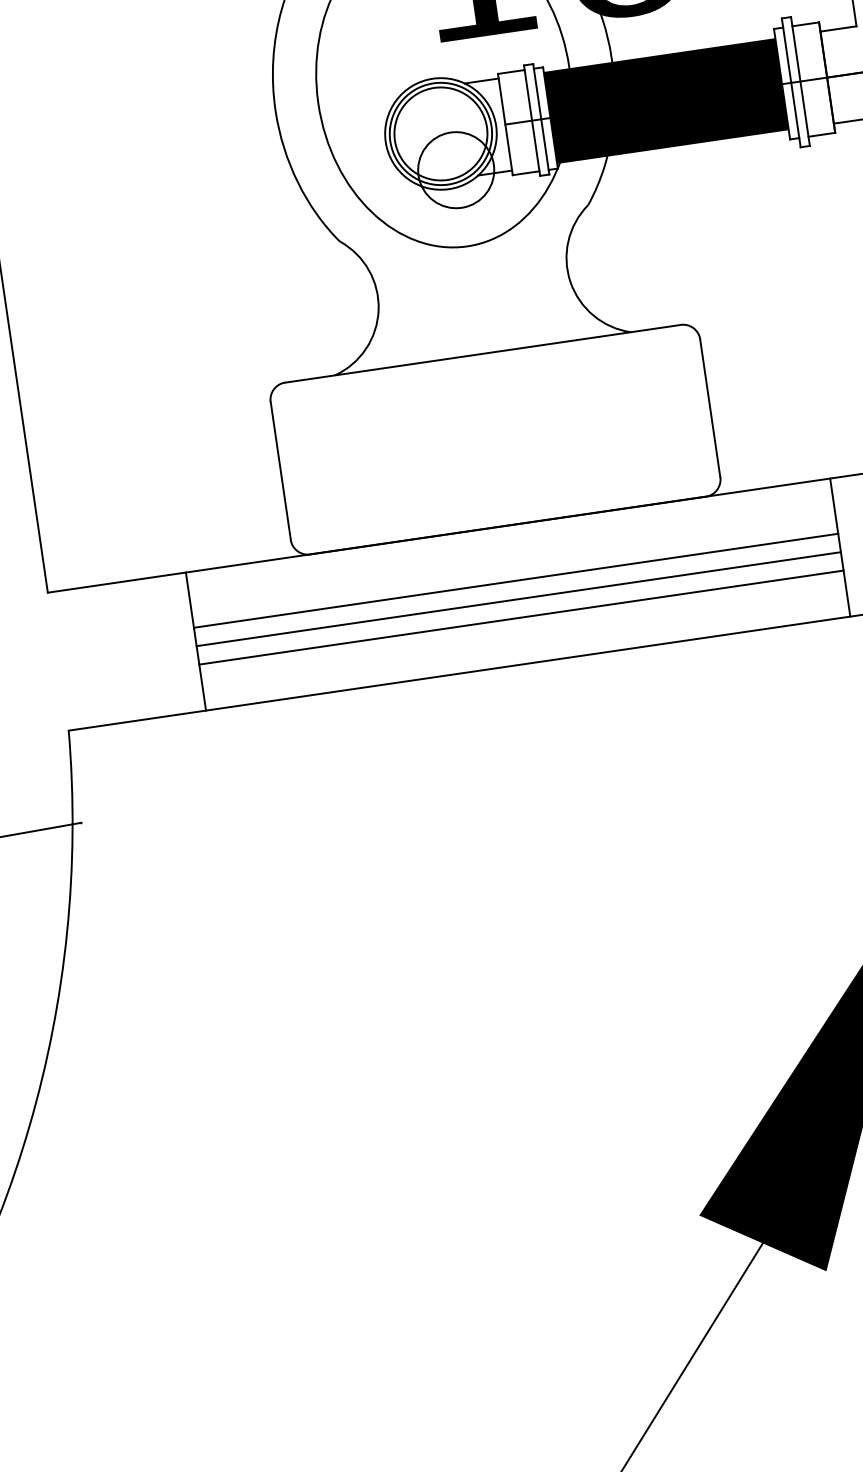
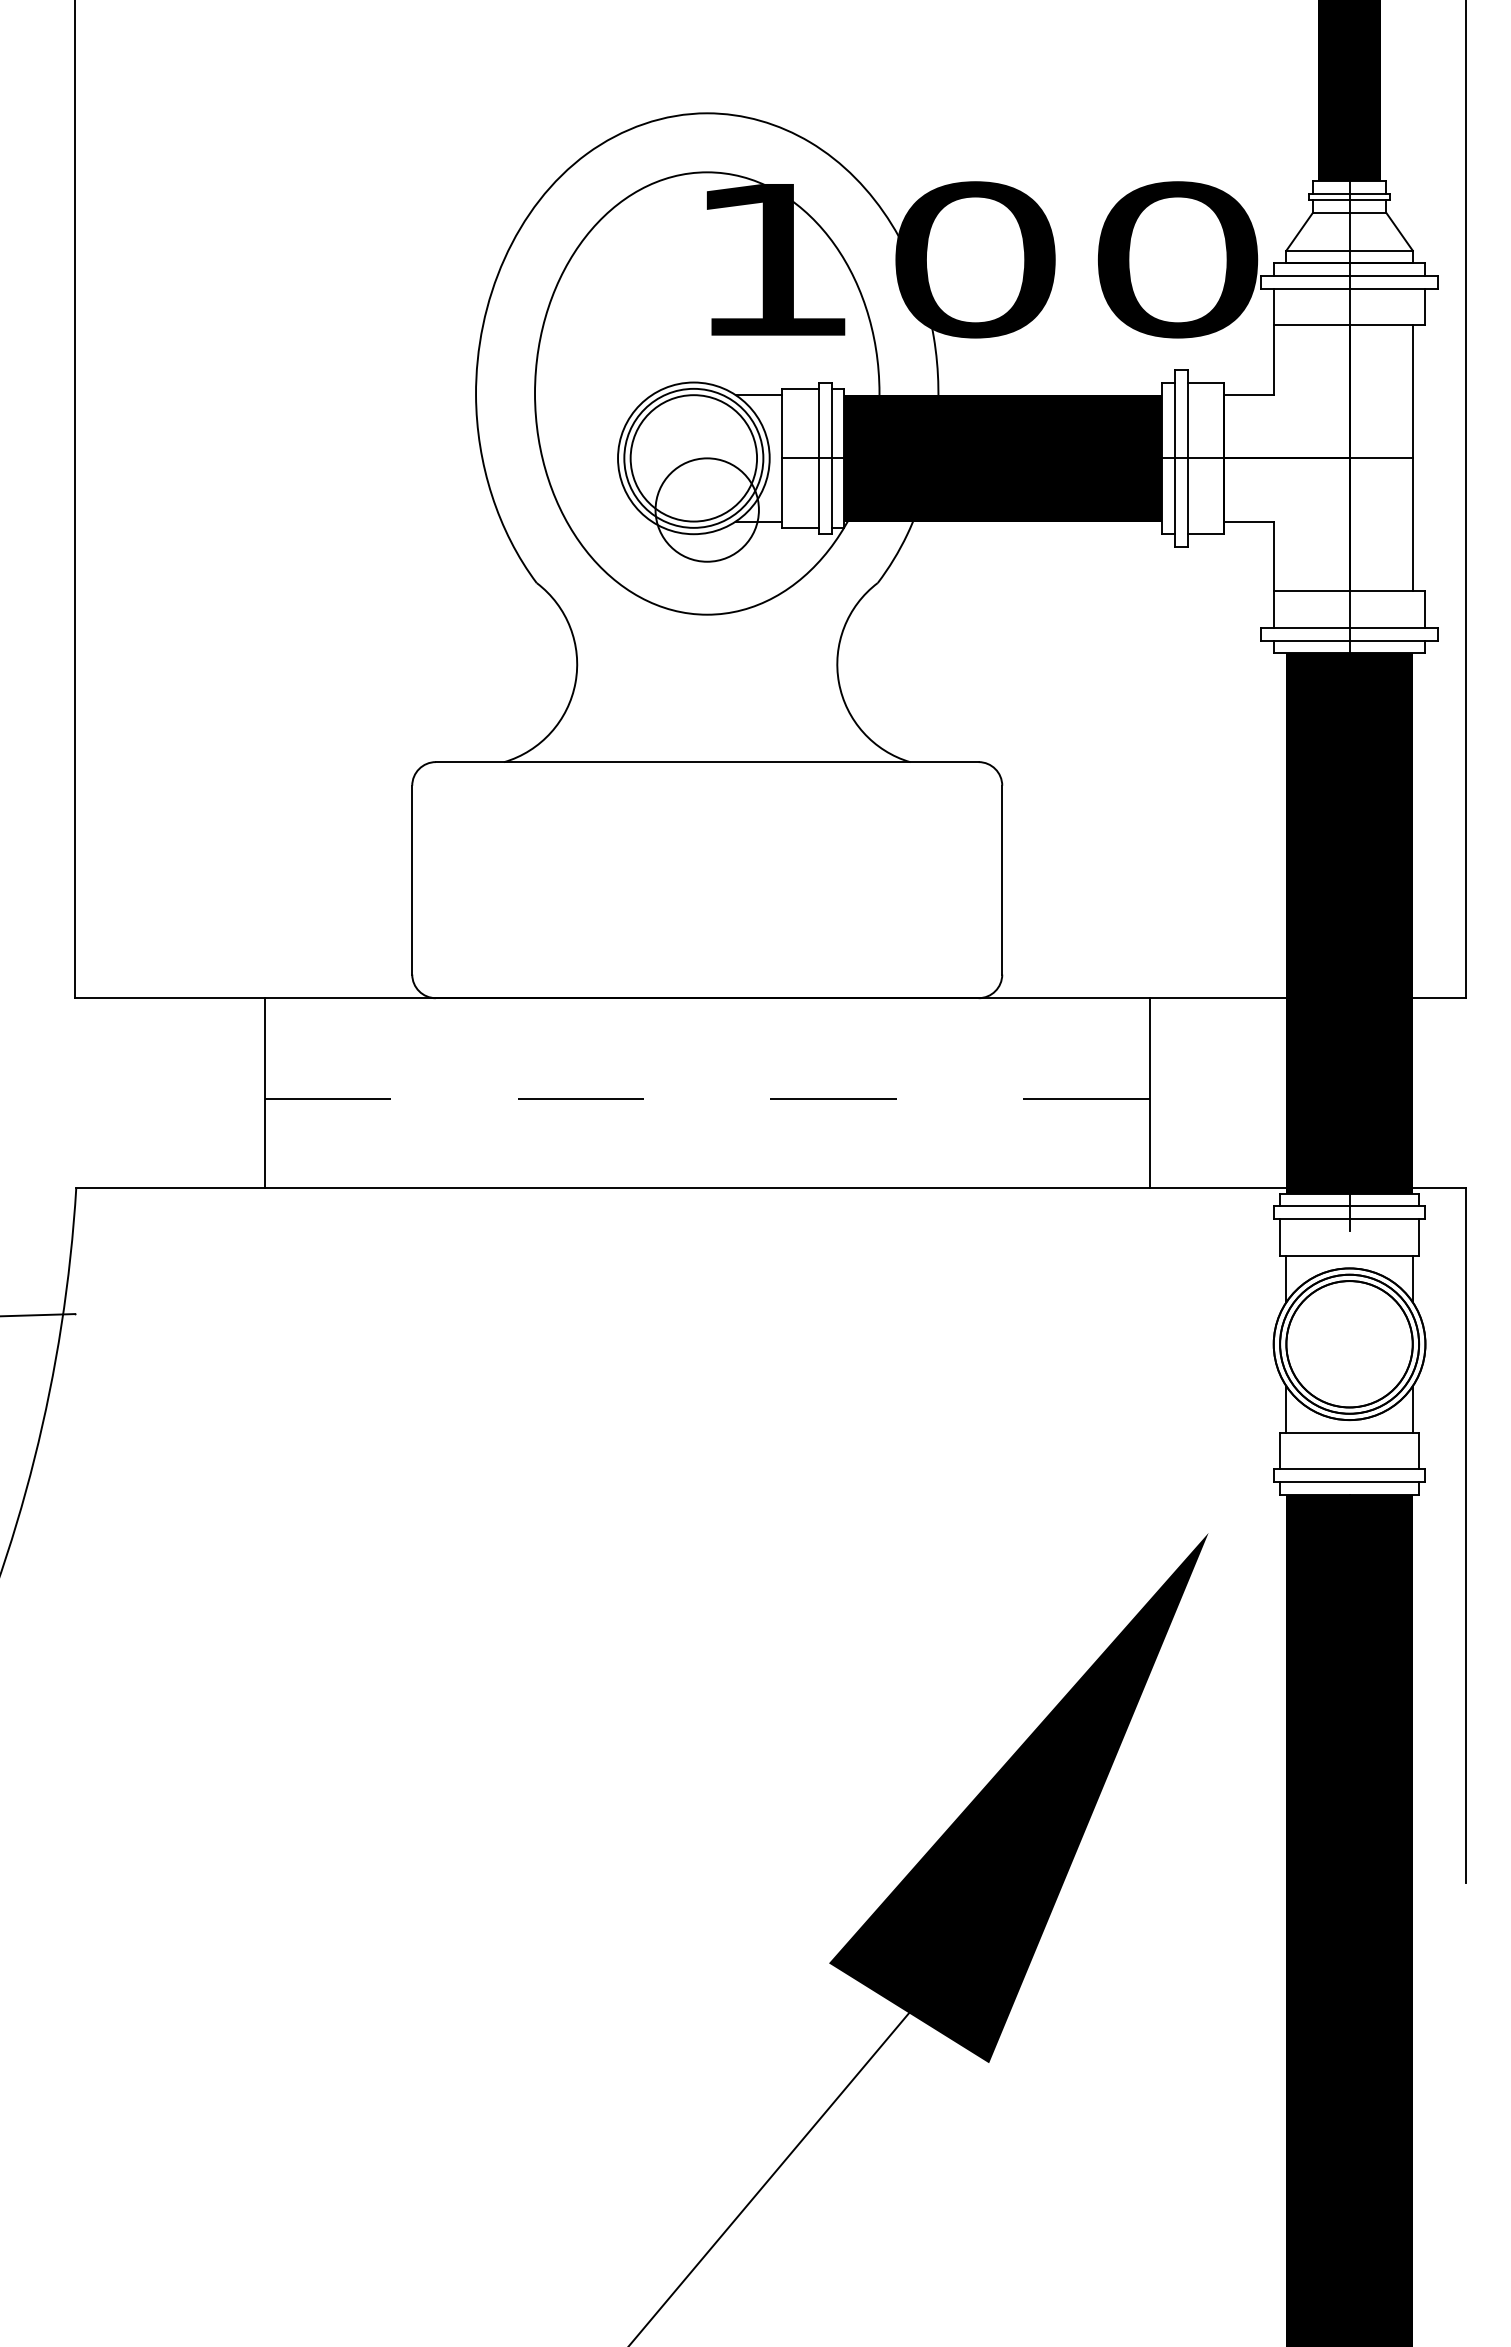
line: (515, 580) -> (706, 1073), removed
line: (518, 599) -> (706, 1099), solid -> dashed
line: (520, 617) -> (706, 1124), removed

